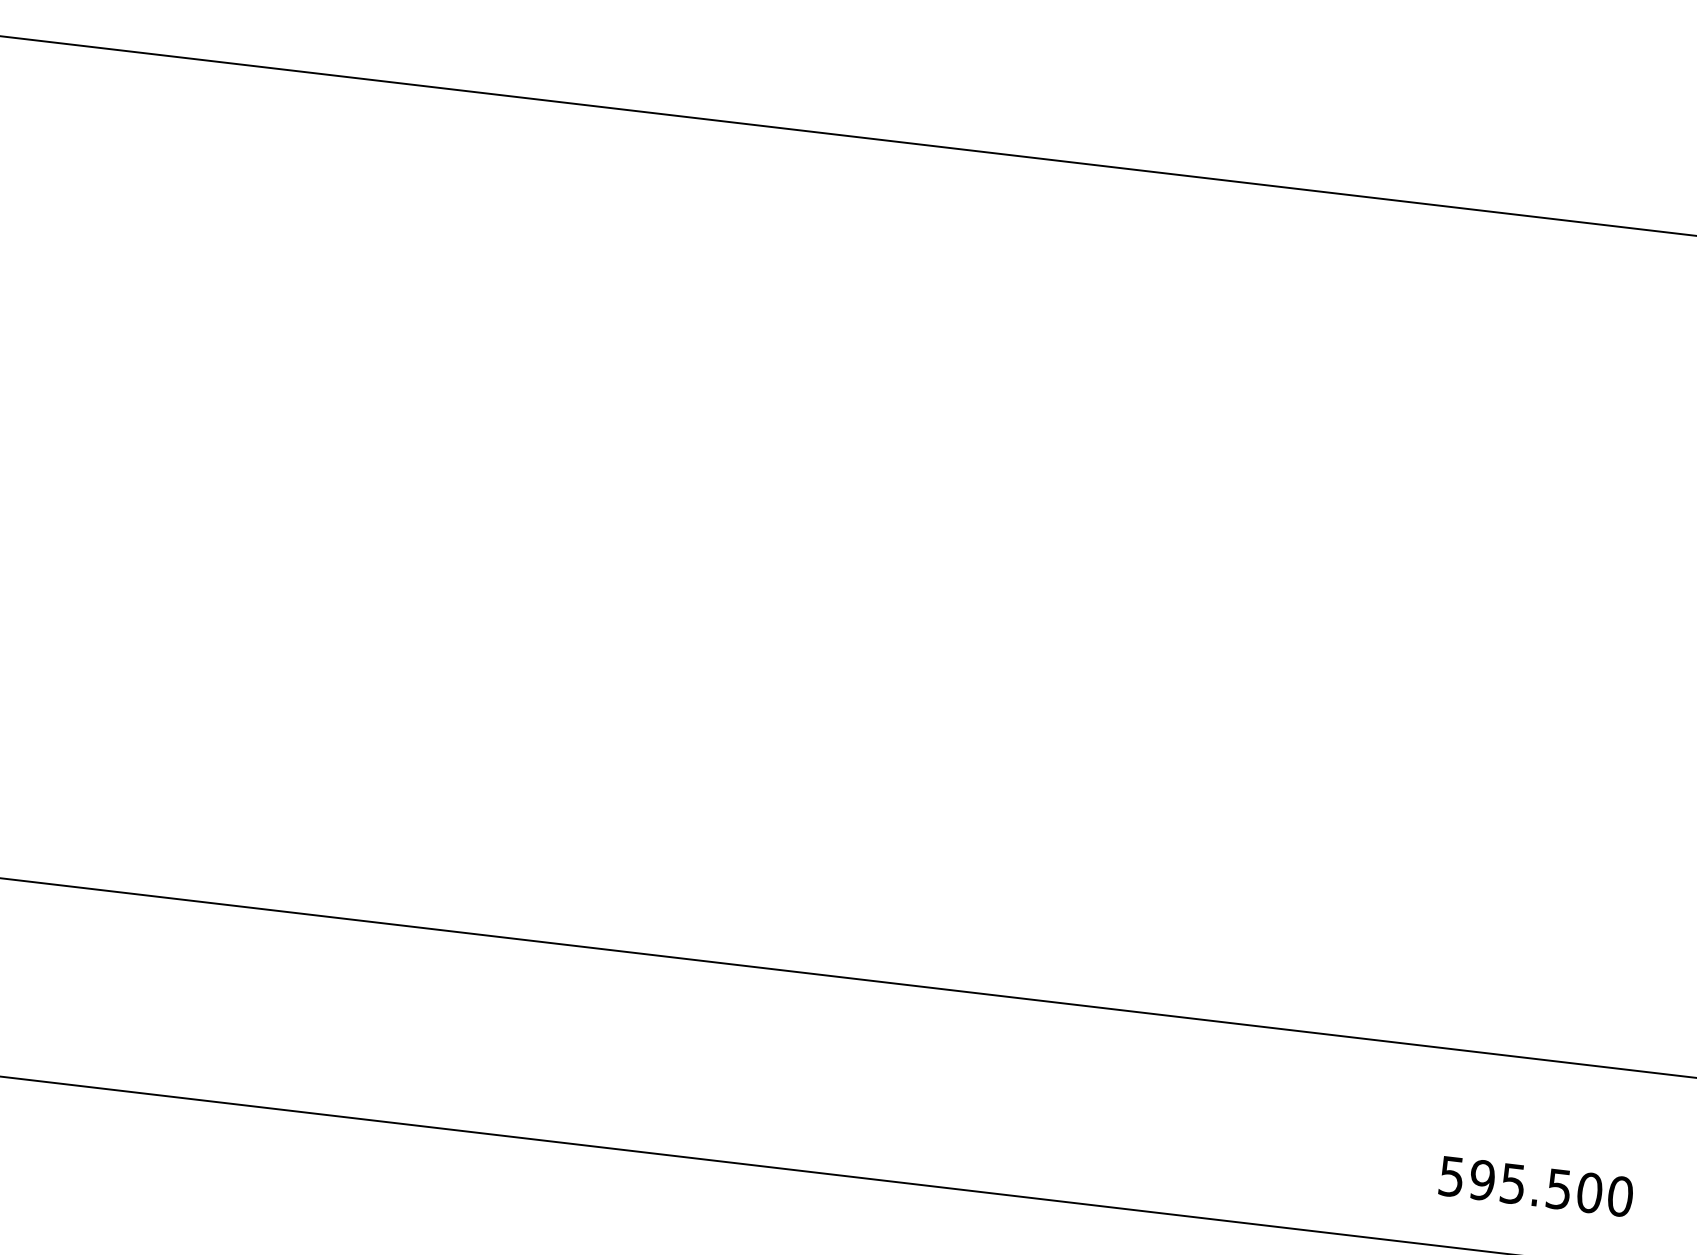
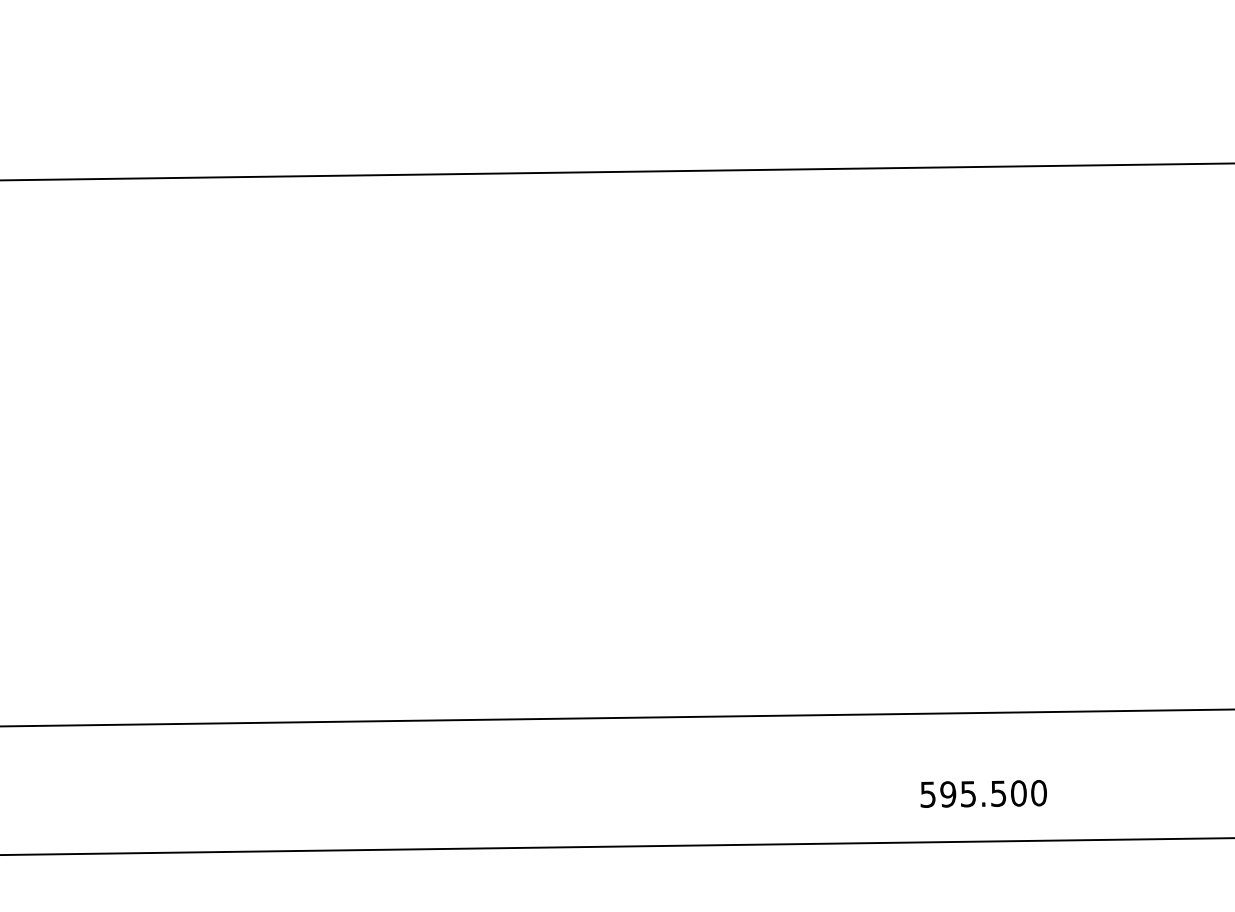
text: (1536, 1185) -> (983, 793), moved

